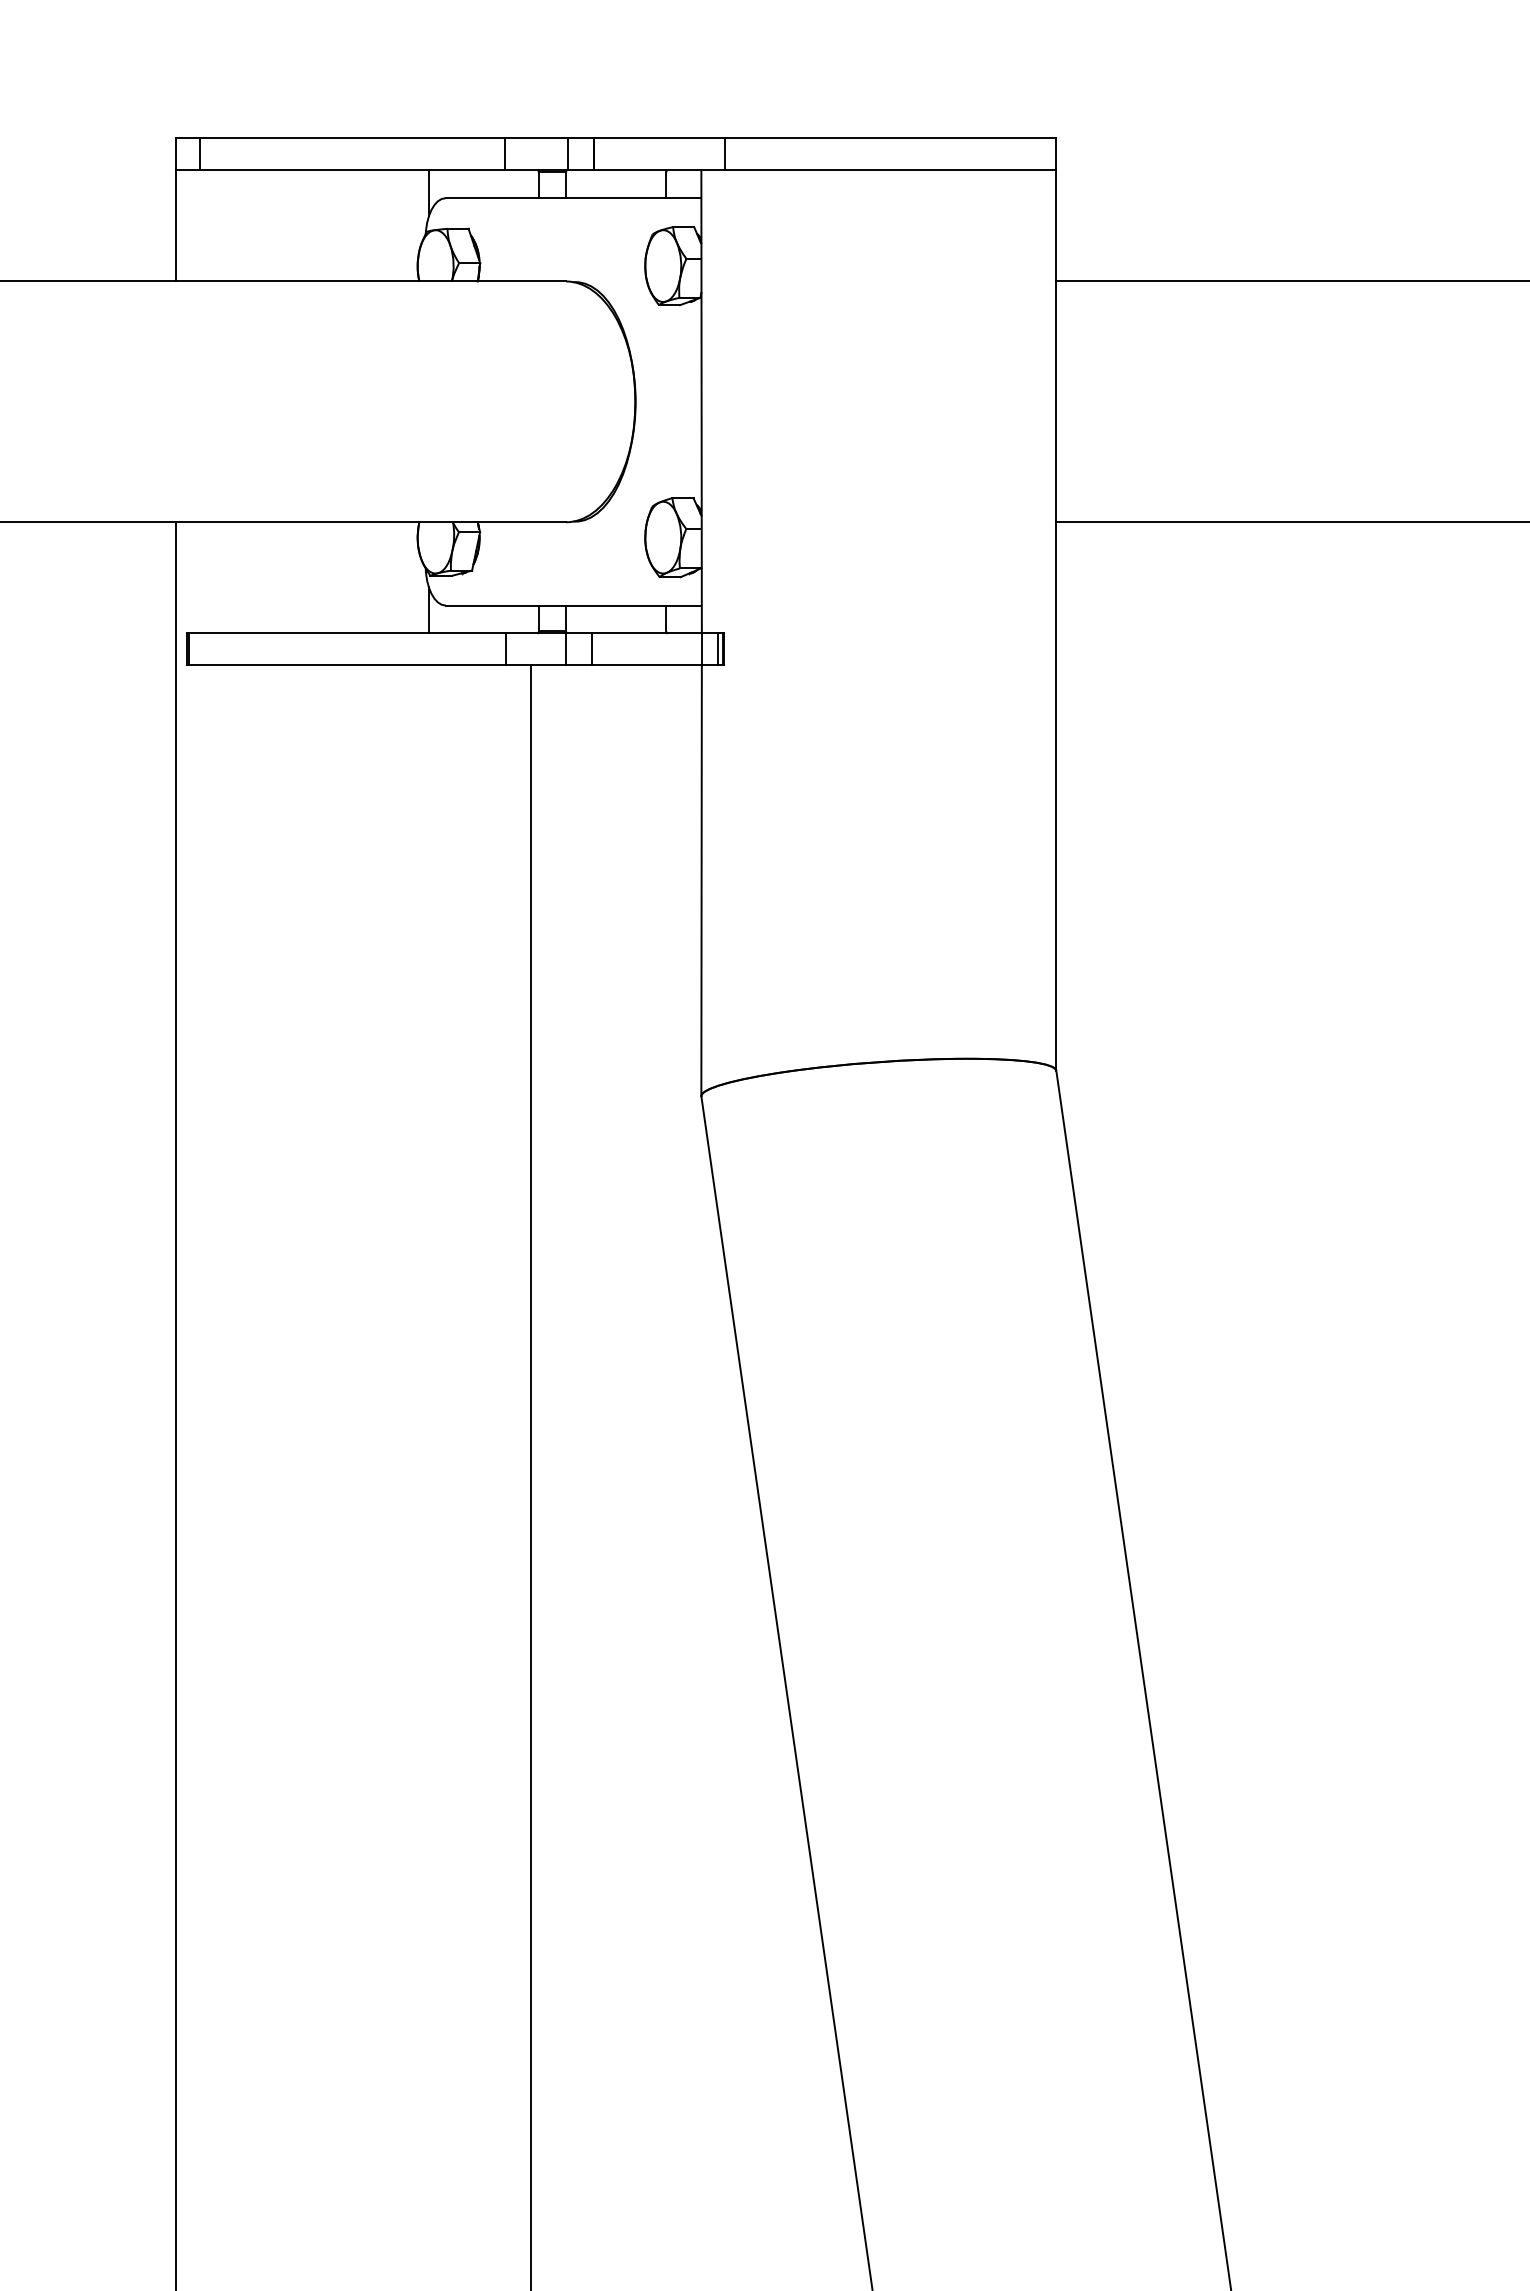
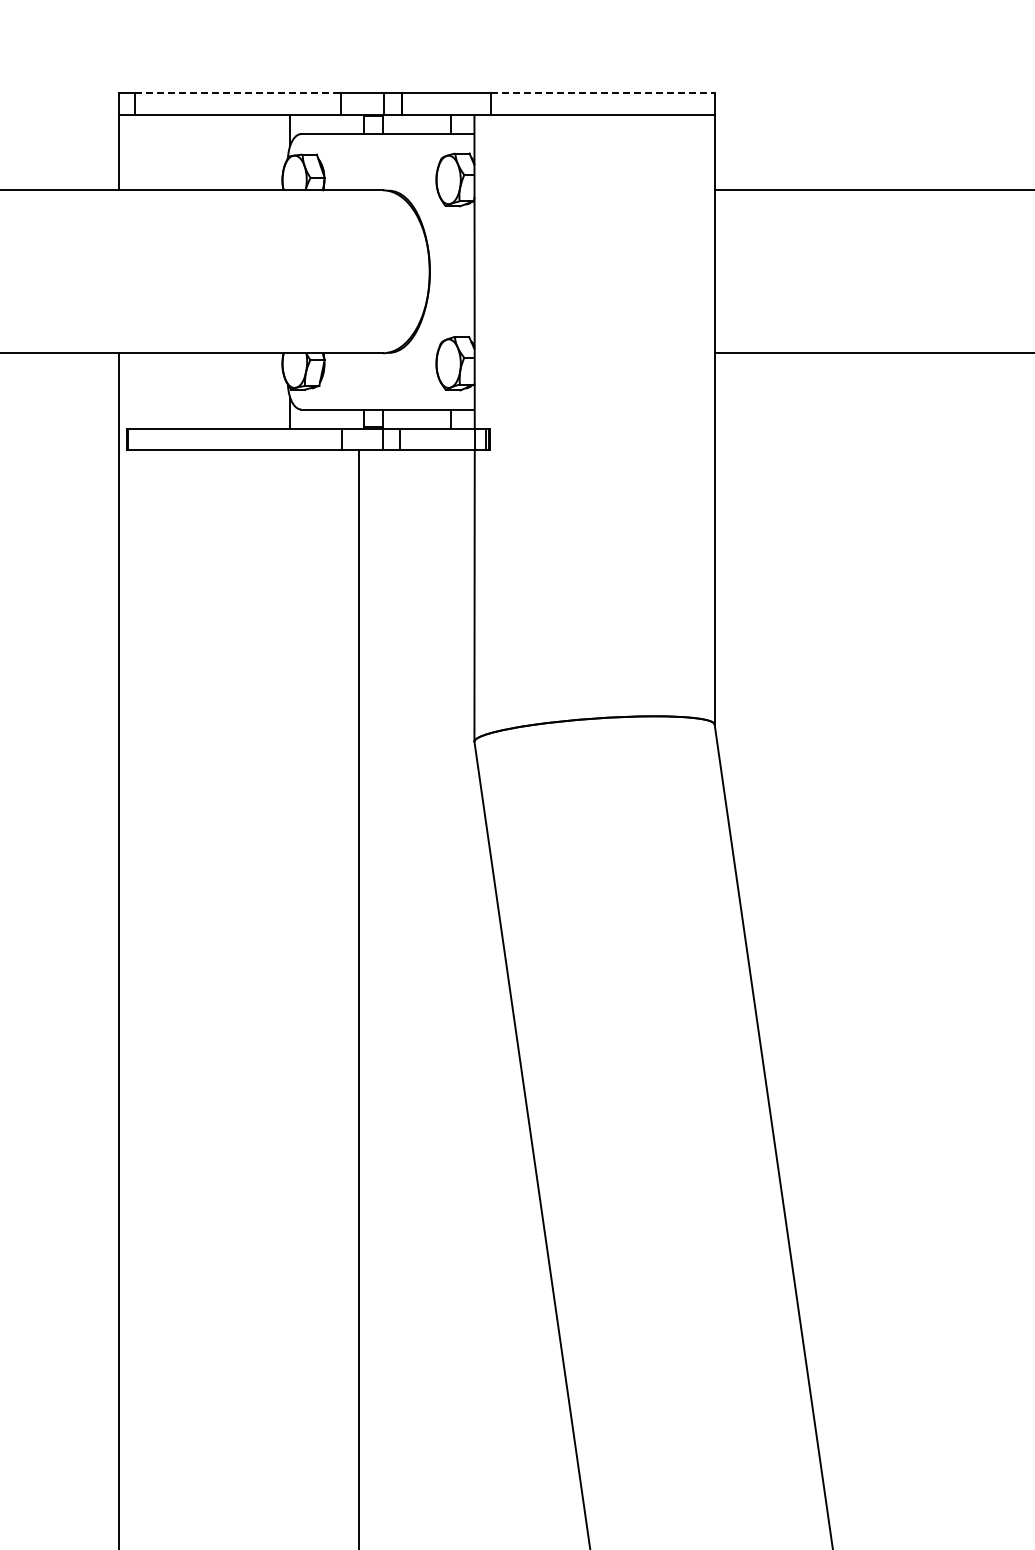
line: (352, 138) -> (238, 93), solid -> dashed
line: (892, 138) -> (603, 93), solid -> dashed

